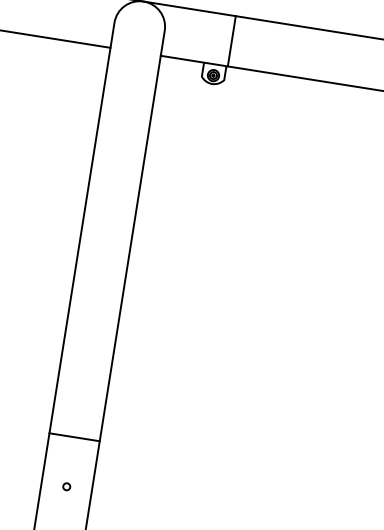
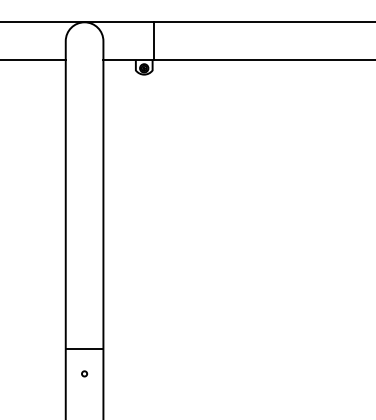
circle: (66, 486) -> (84, 373), moved

